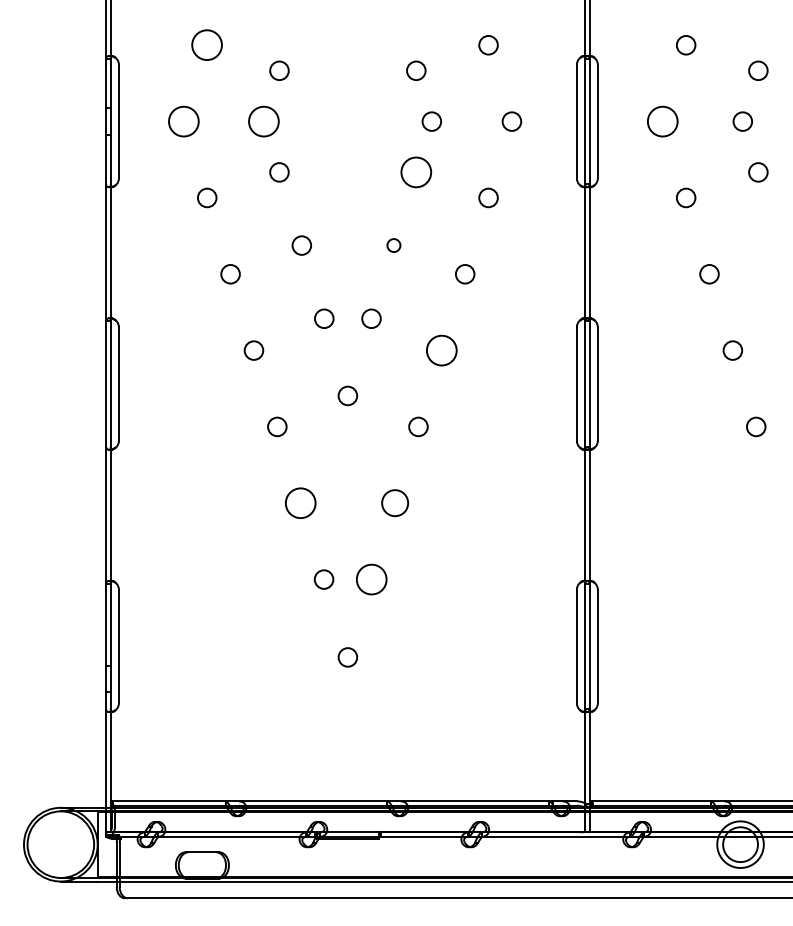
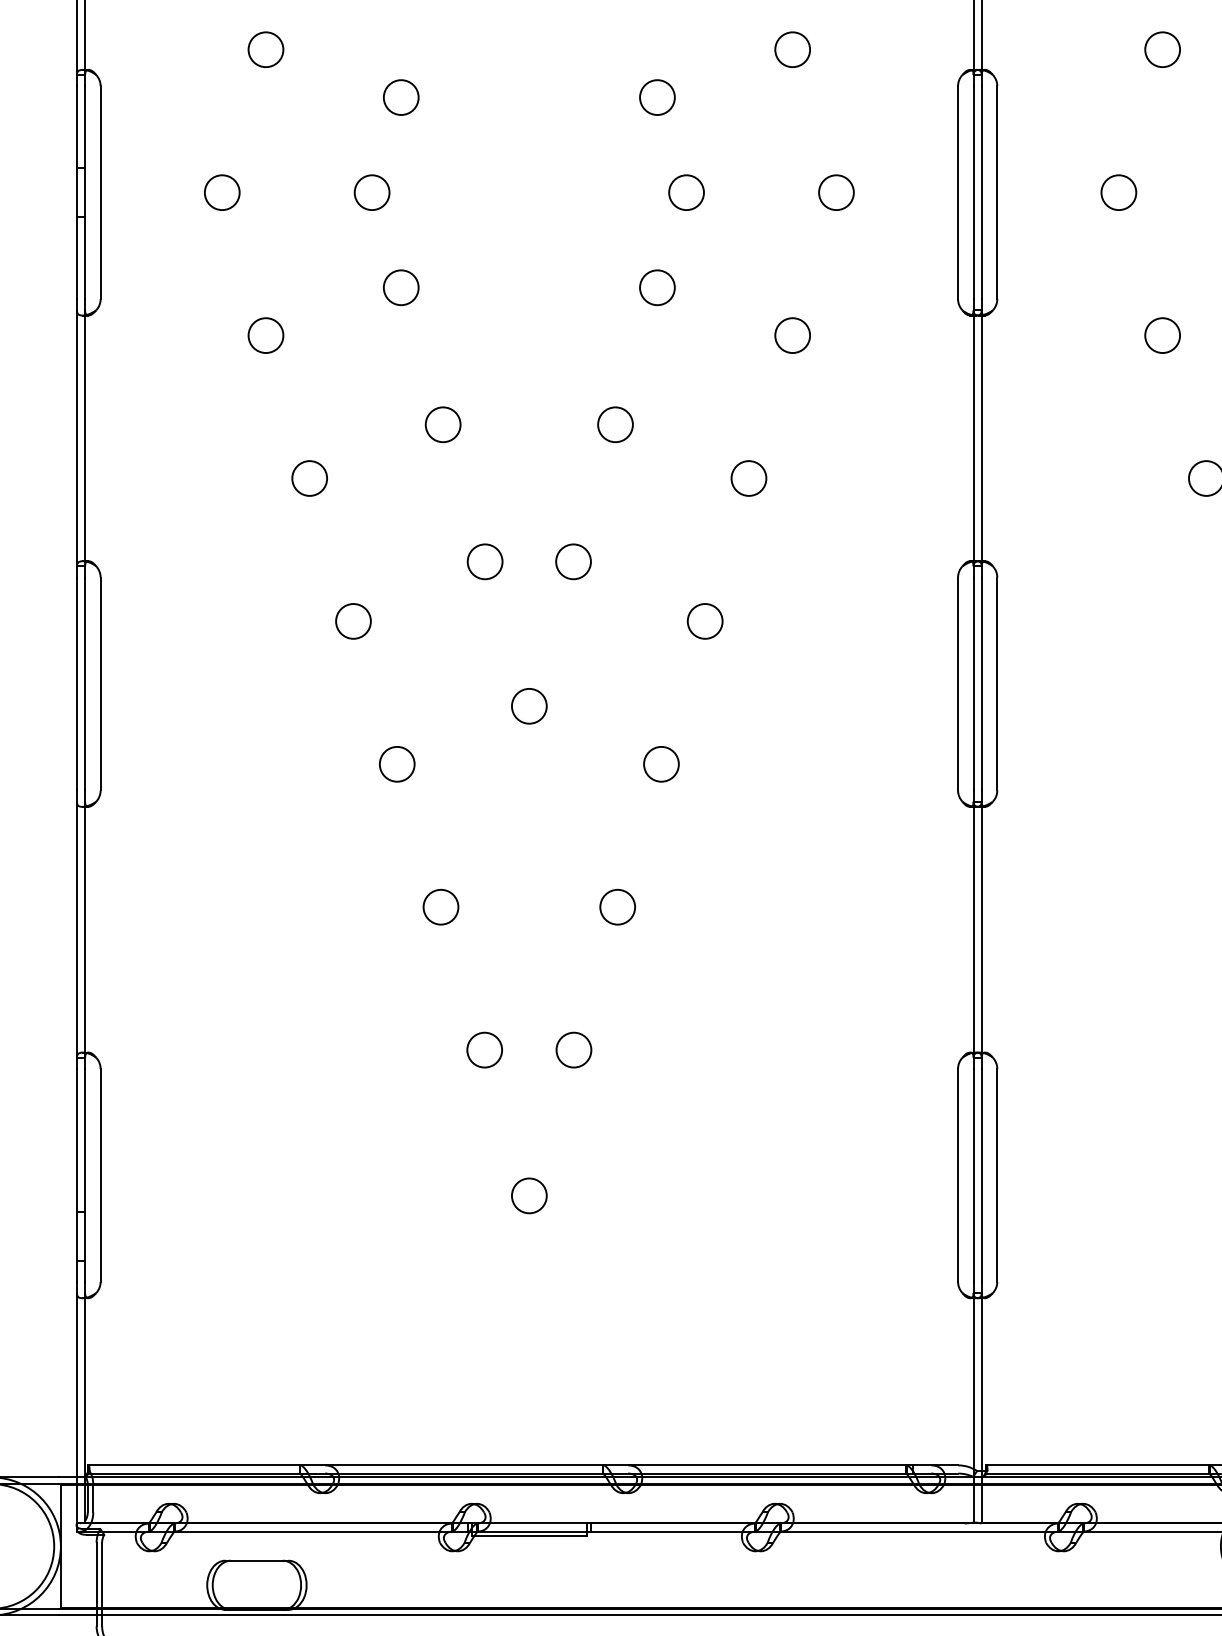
circle: (207, 45) -> (266, 50), size x0.62
circle: (183, 121) -> (221, 192), size x0.62
circle: (263, 121) -> (371, 192), size x0.62
circle: (662, 121) -> (1118, 192), size x0.62
circle: (416, 172) -> (657, 287), size x0.62
circle: (393, 245) -> (614, 424), size x1.43
circle: (441, 350) -> (704, 621), size x0.62
circle: (300, 502) -> (440, 905), size x0.62
circle: (394, 503) -> (616, 907), size x0.71
circle: (371, 579) -> (573, 1049), size x0.62

